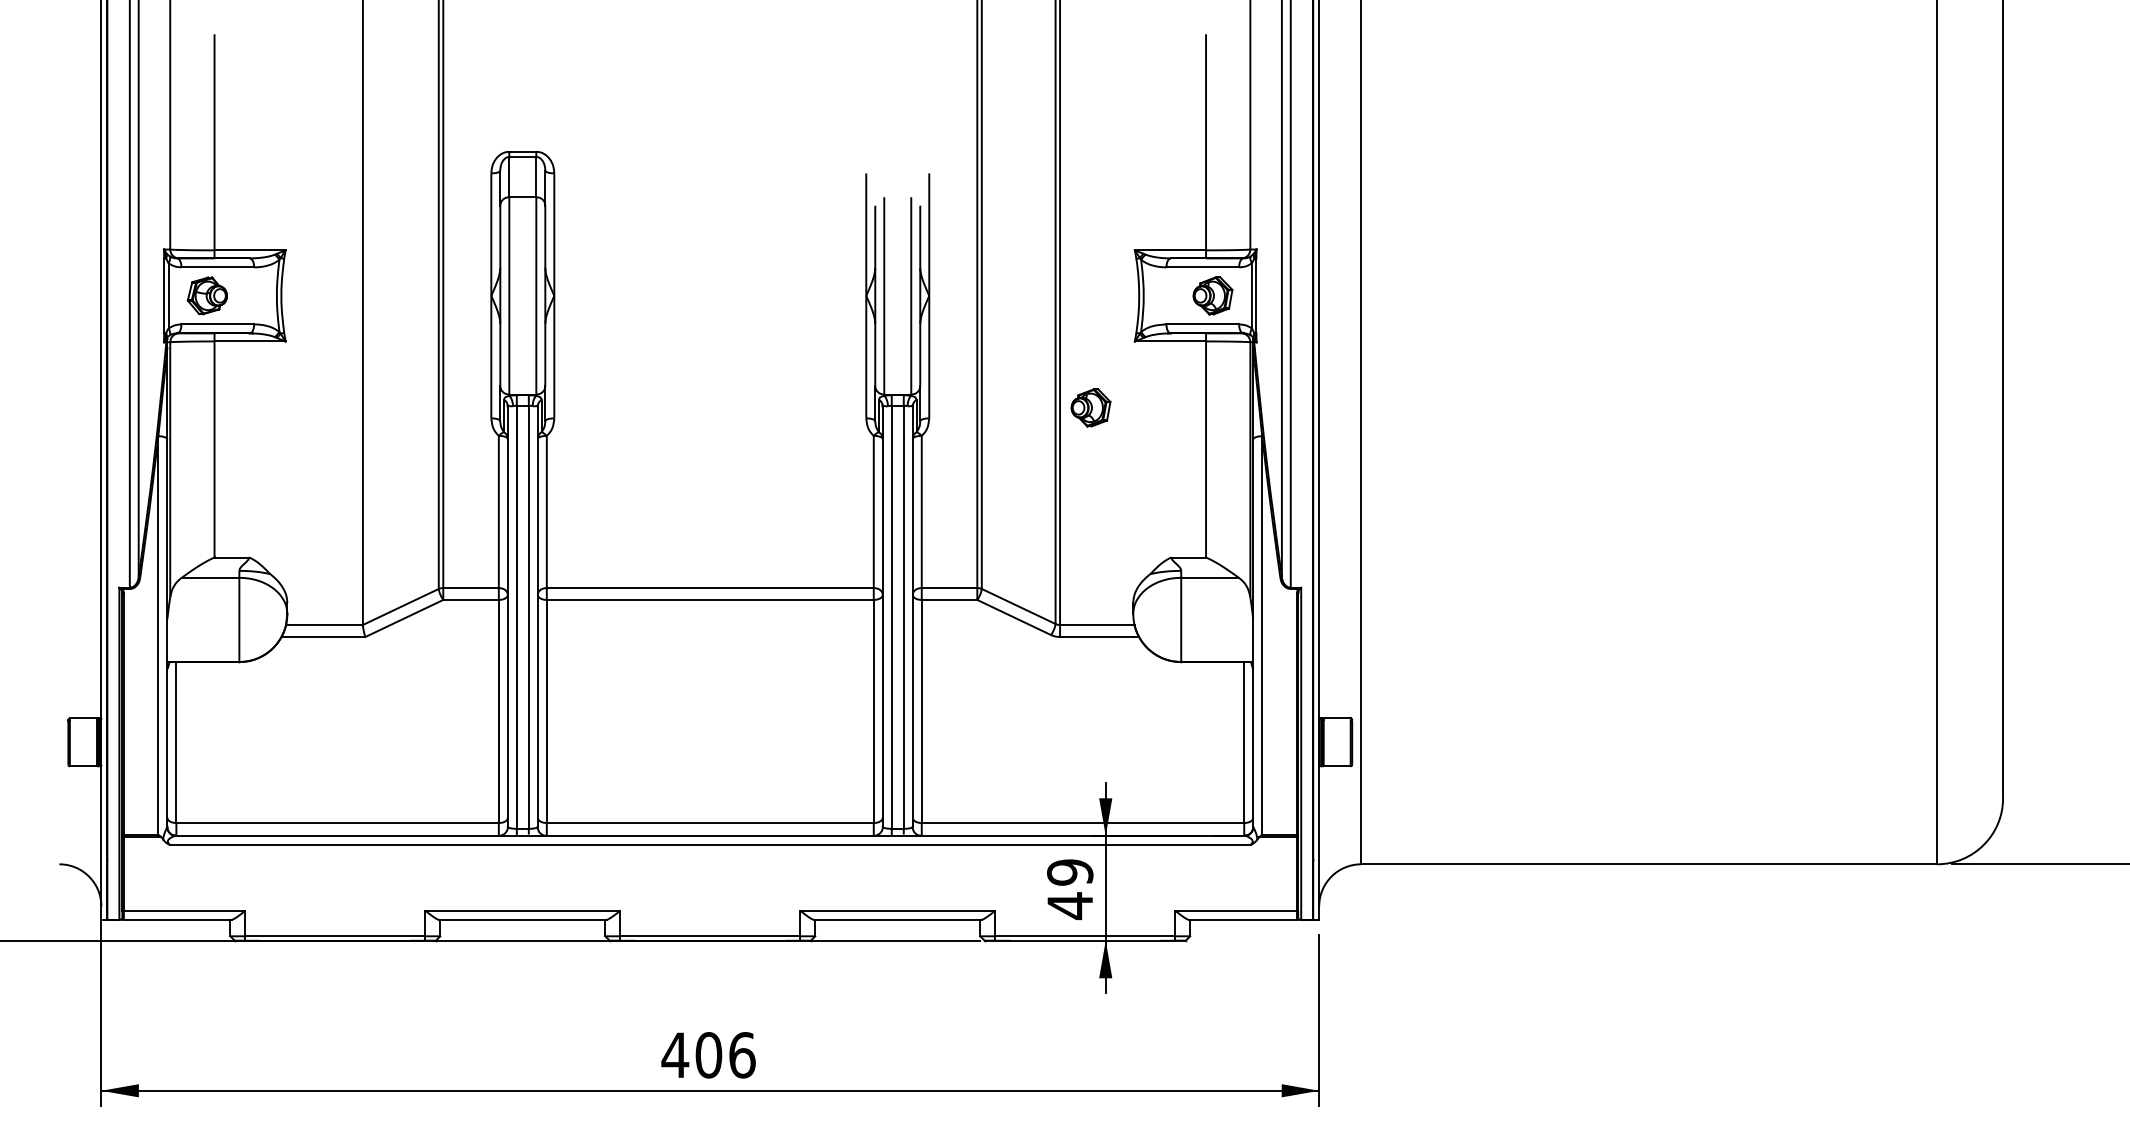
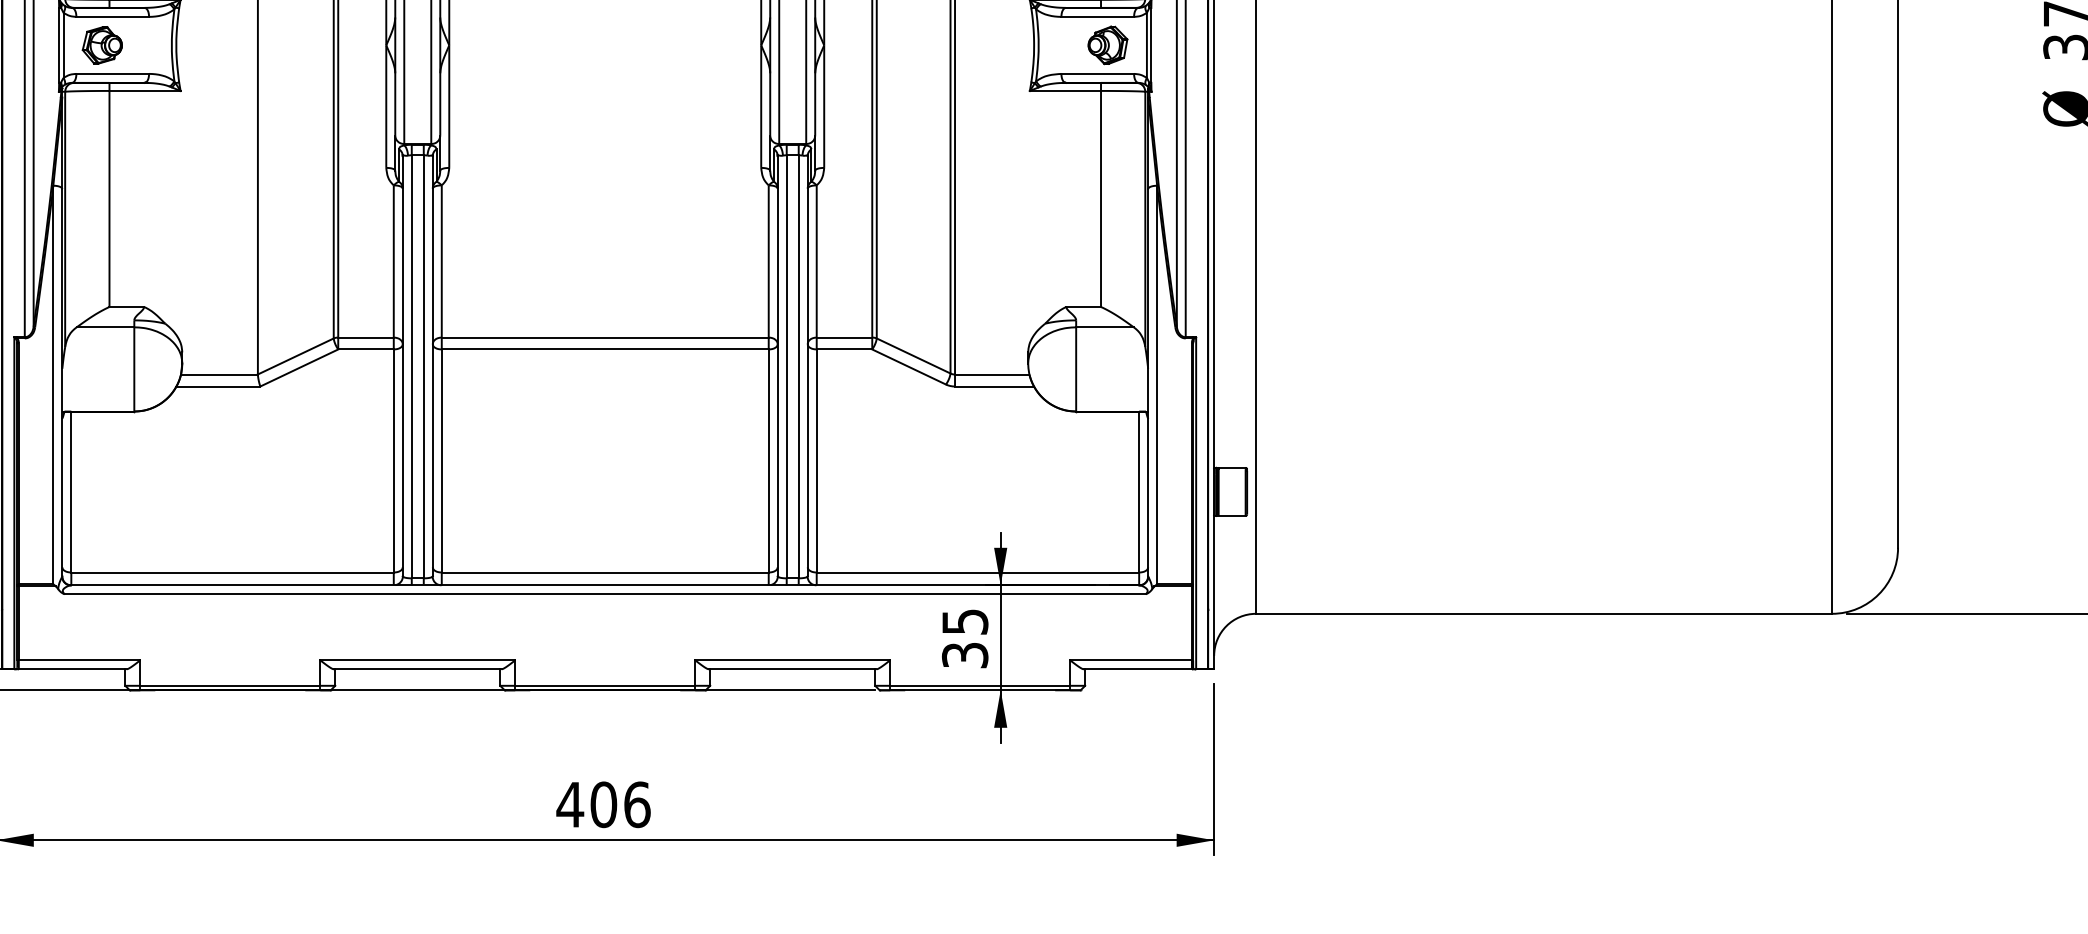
part: (1090, 407) -> (985, 157), removed
text: (1070, 889) -> (965, 639), 49 -> 35

